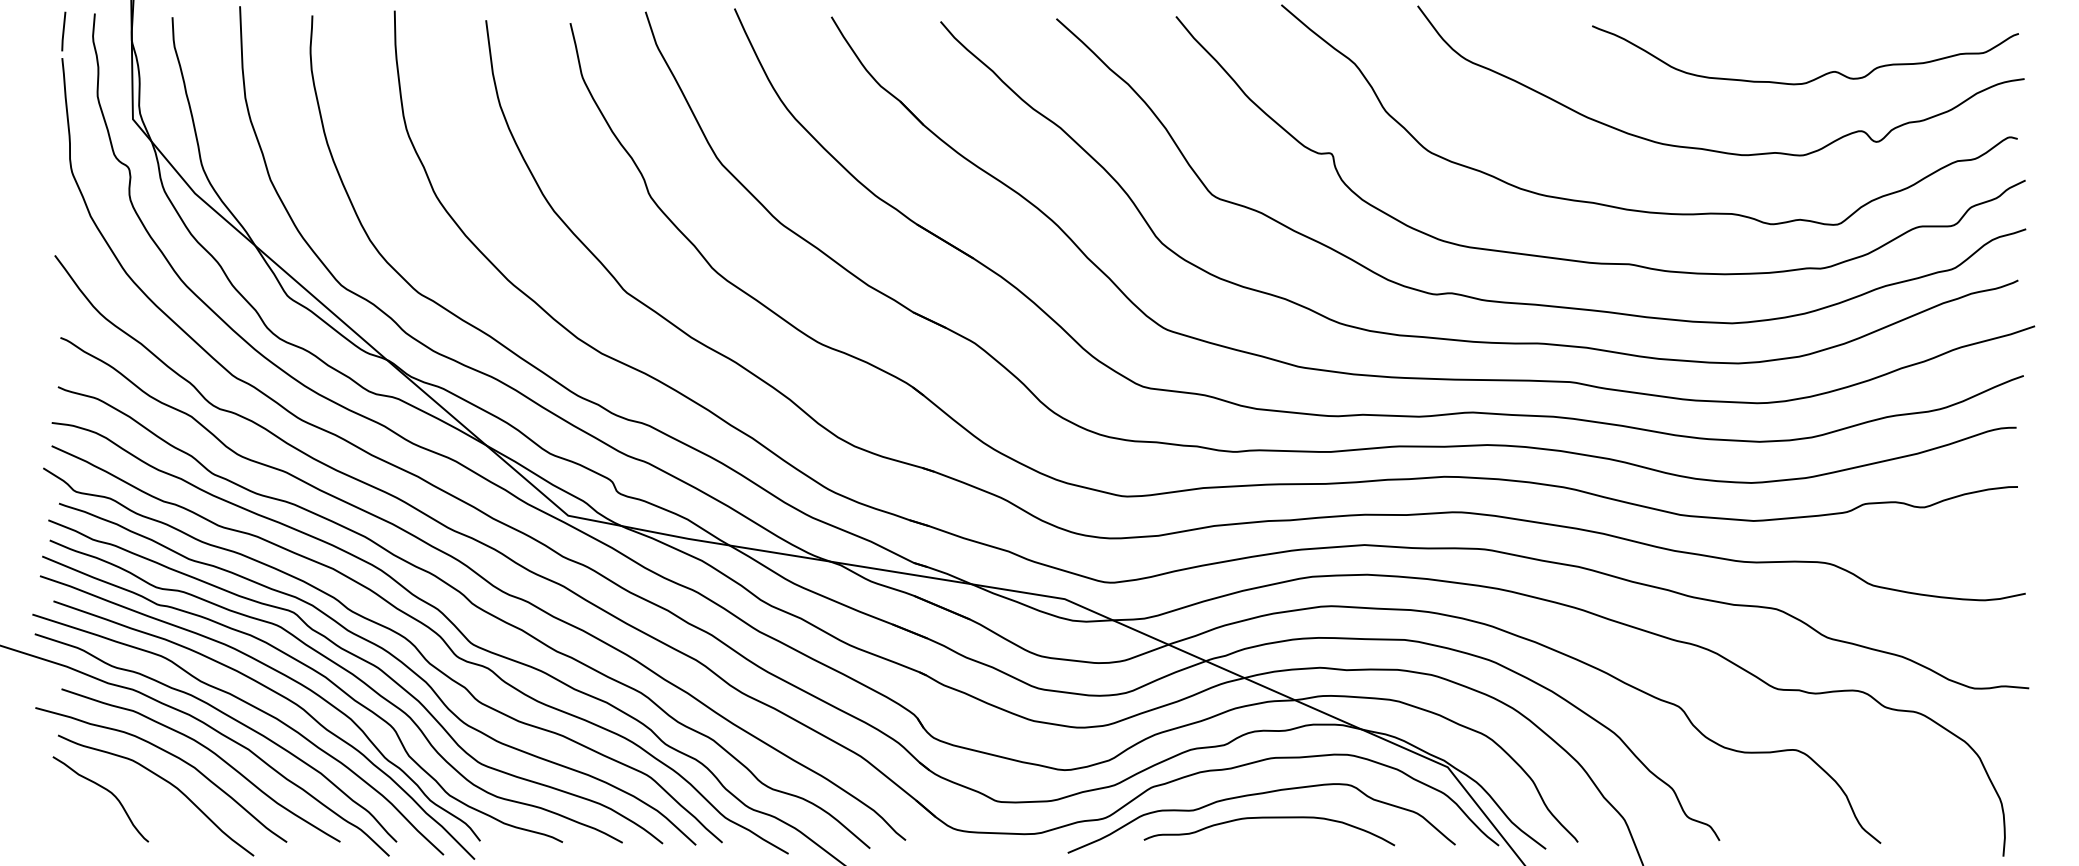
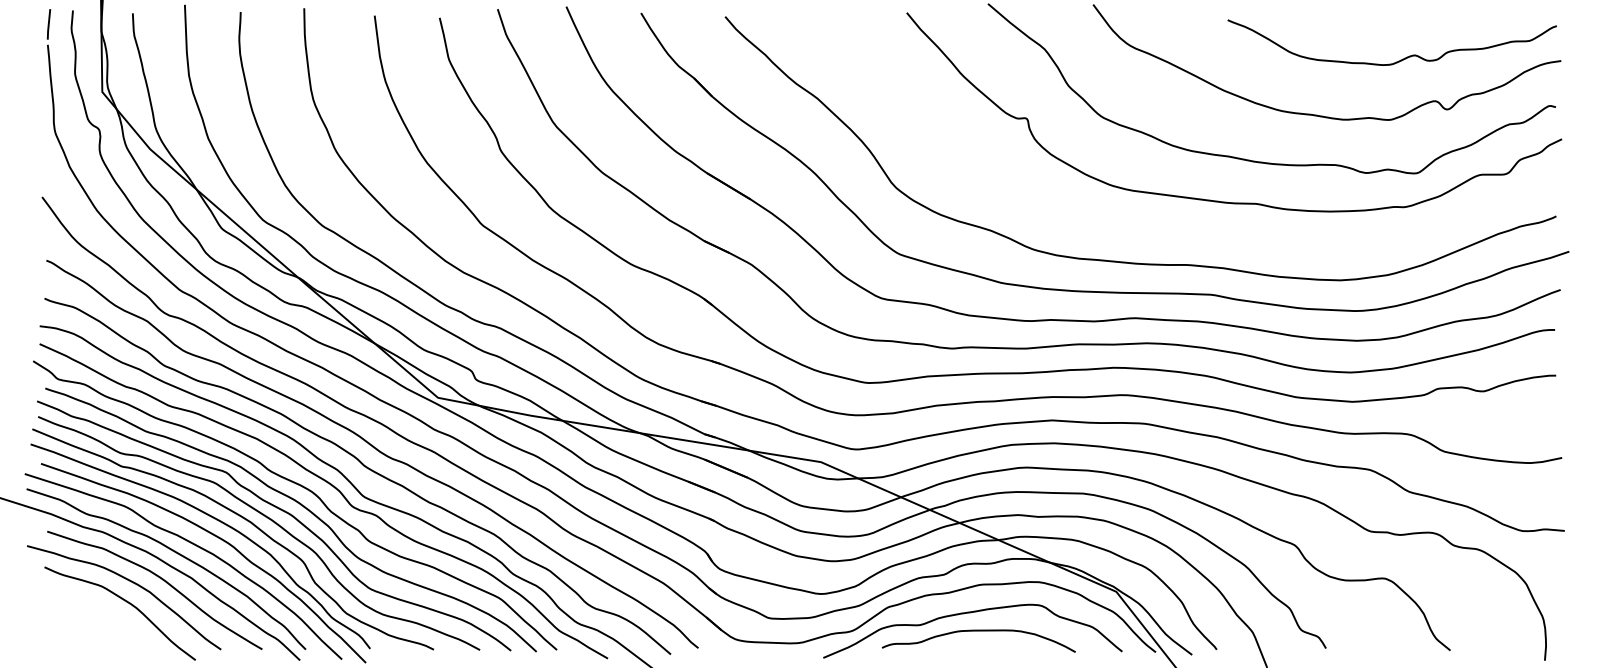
curve: (1530, 302) -> (1180, 233), removed
curve: (104, 790) -> (80, 609), removed

